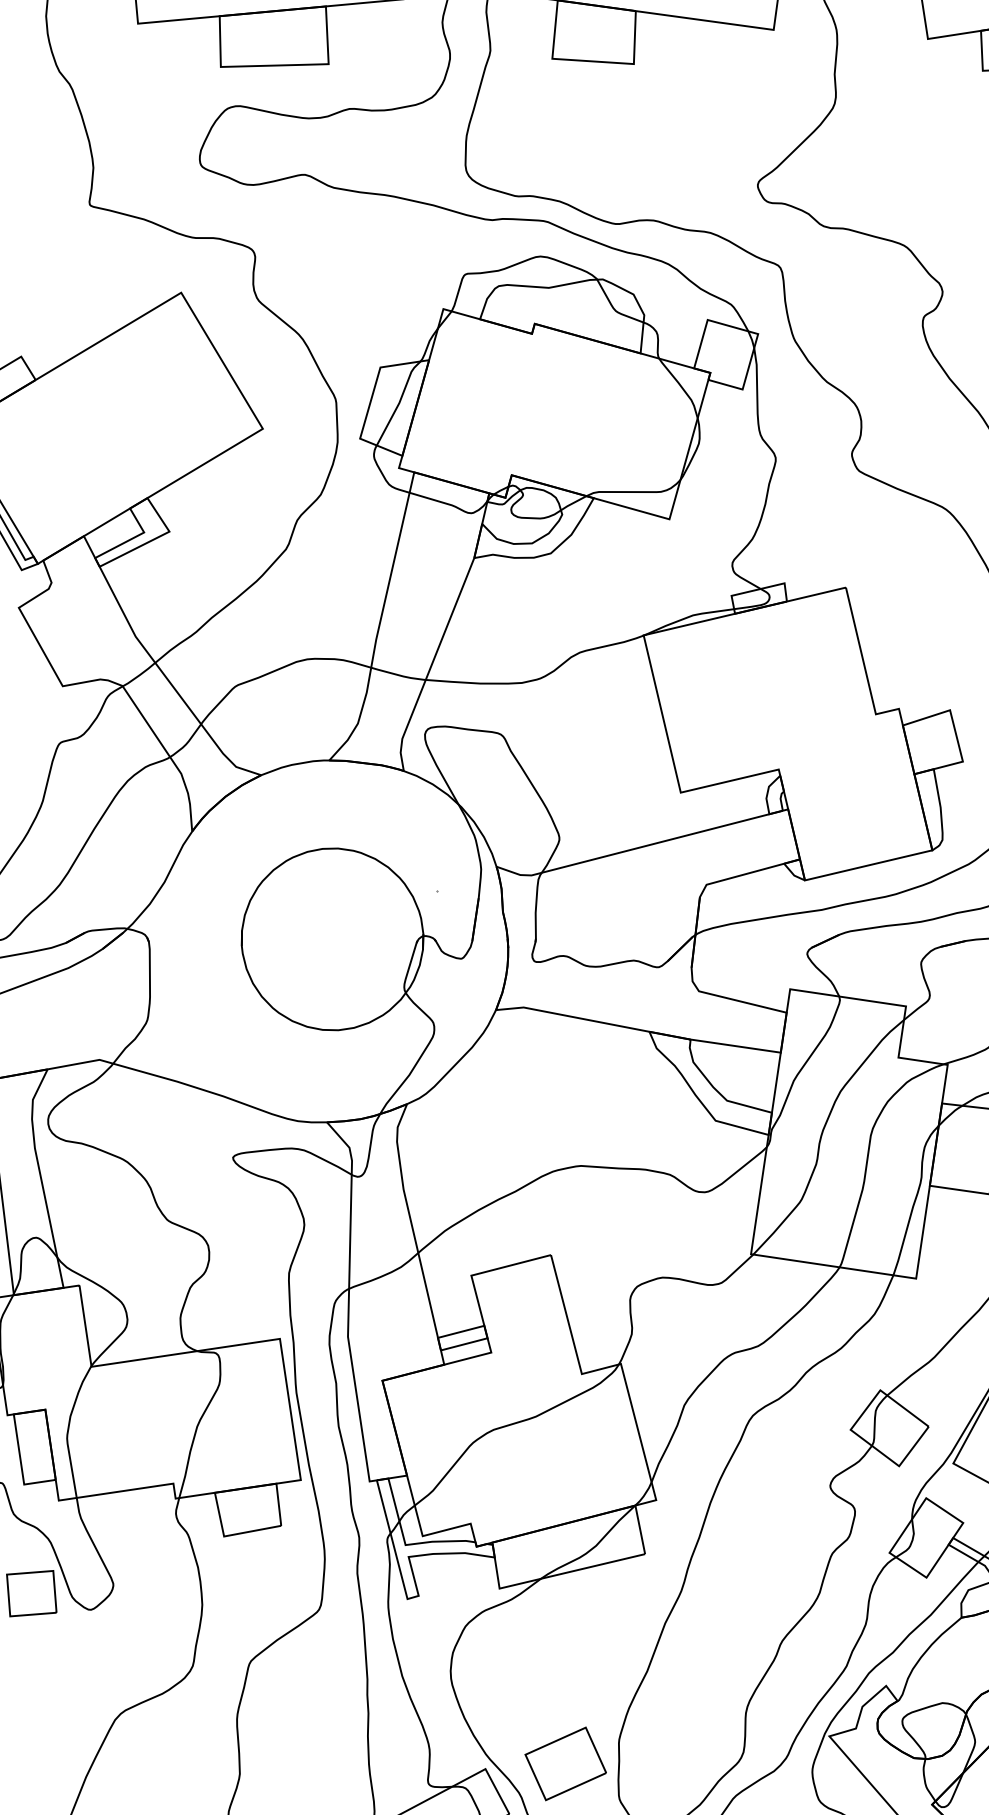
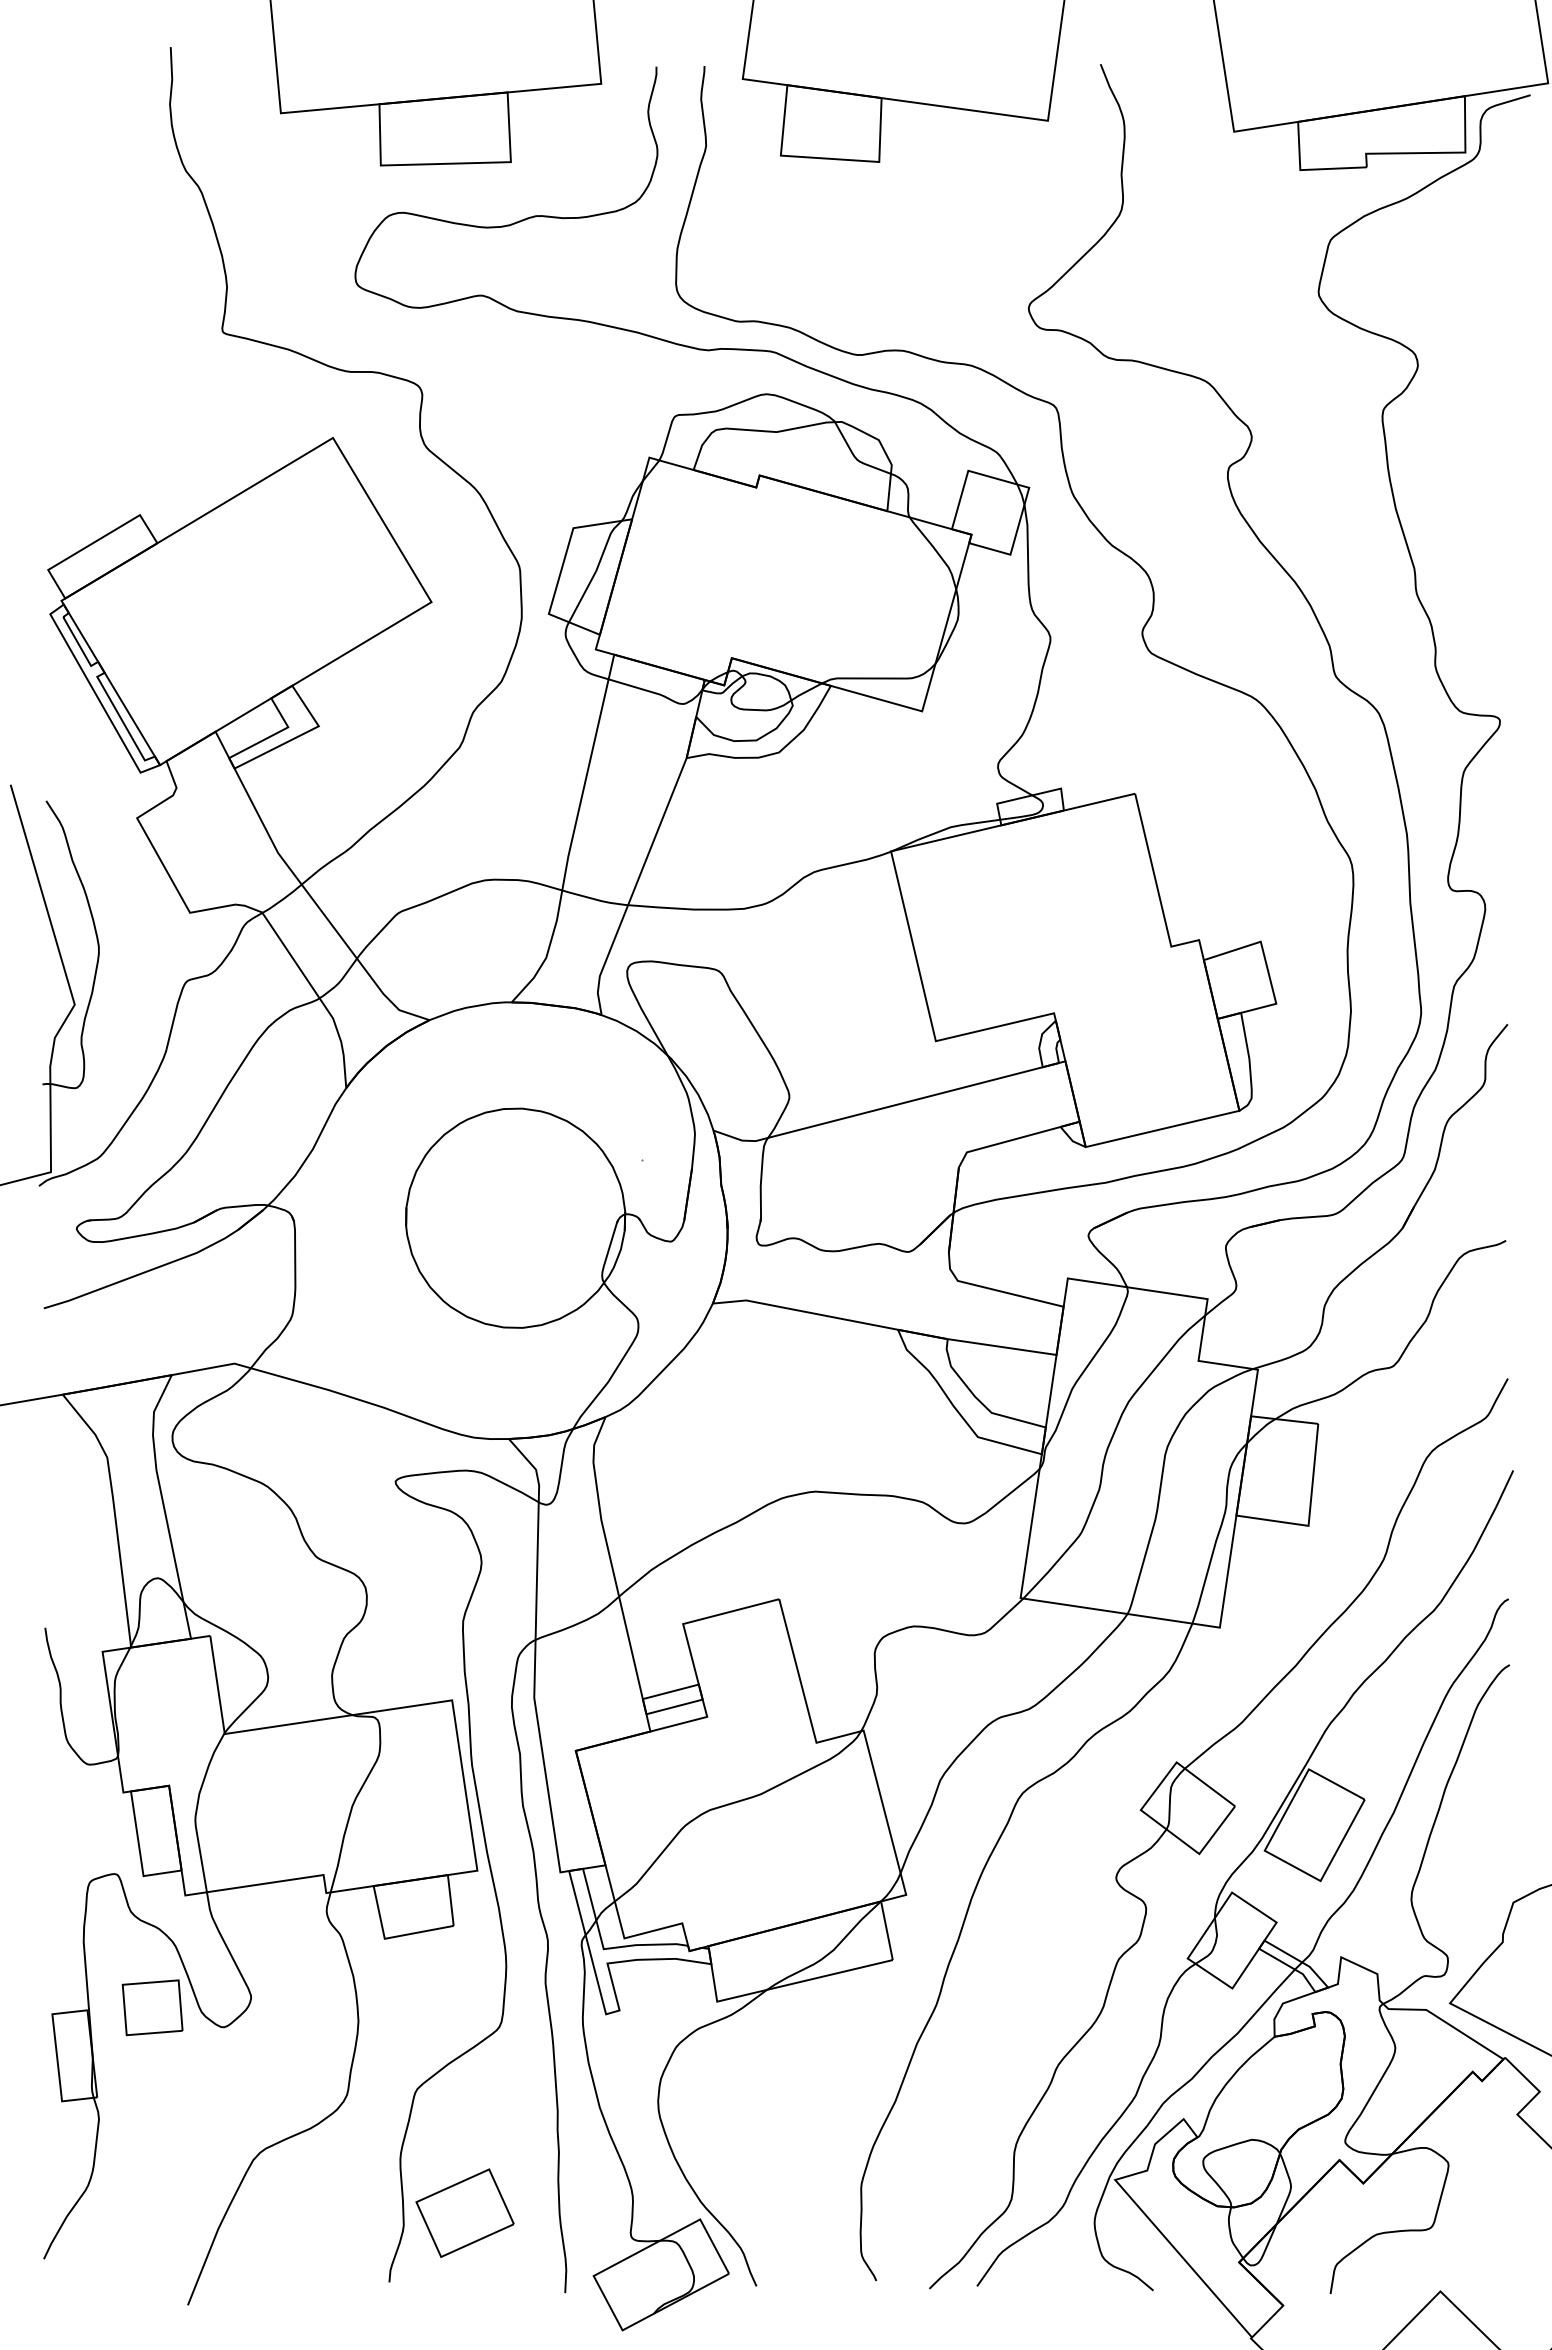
part: (565, 1763) -> (464, 2212), moved

